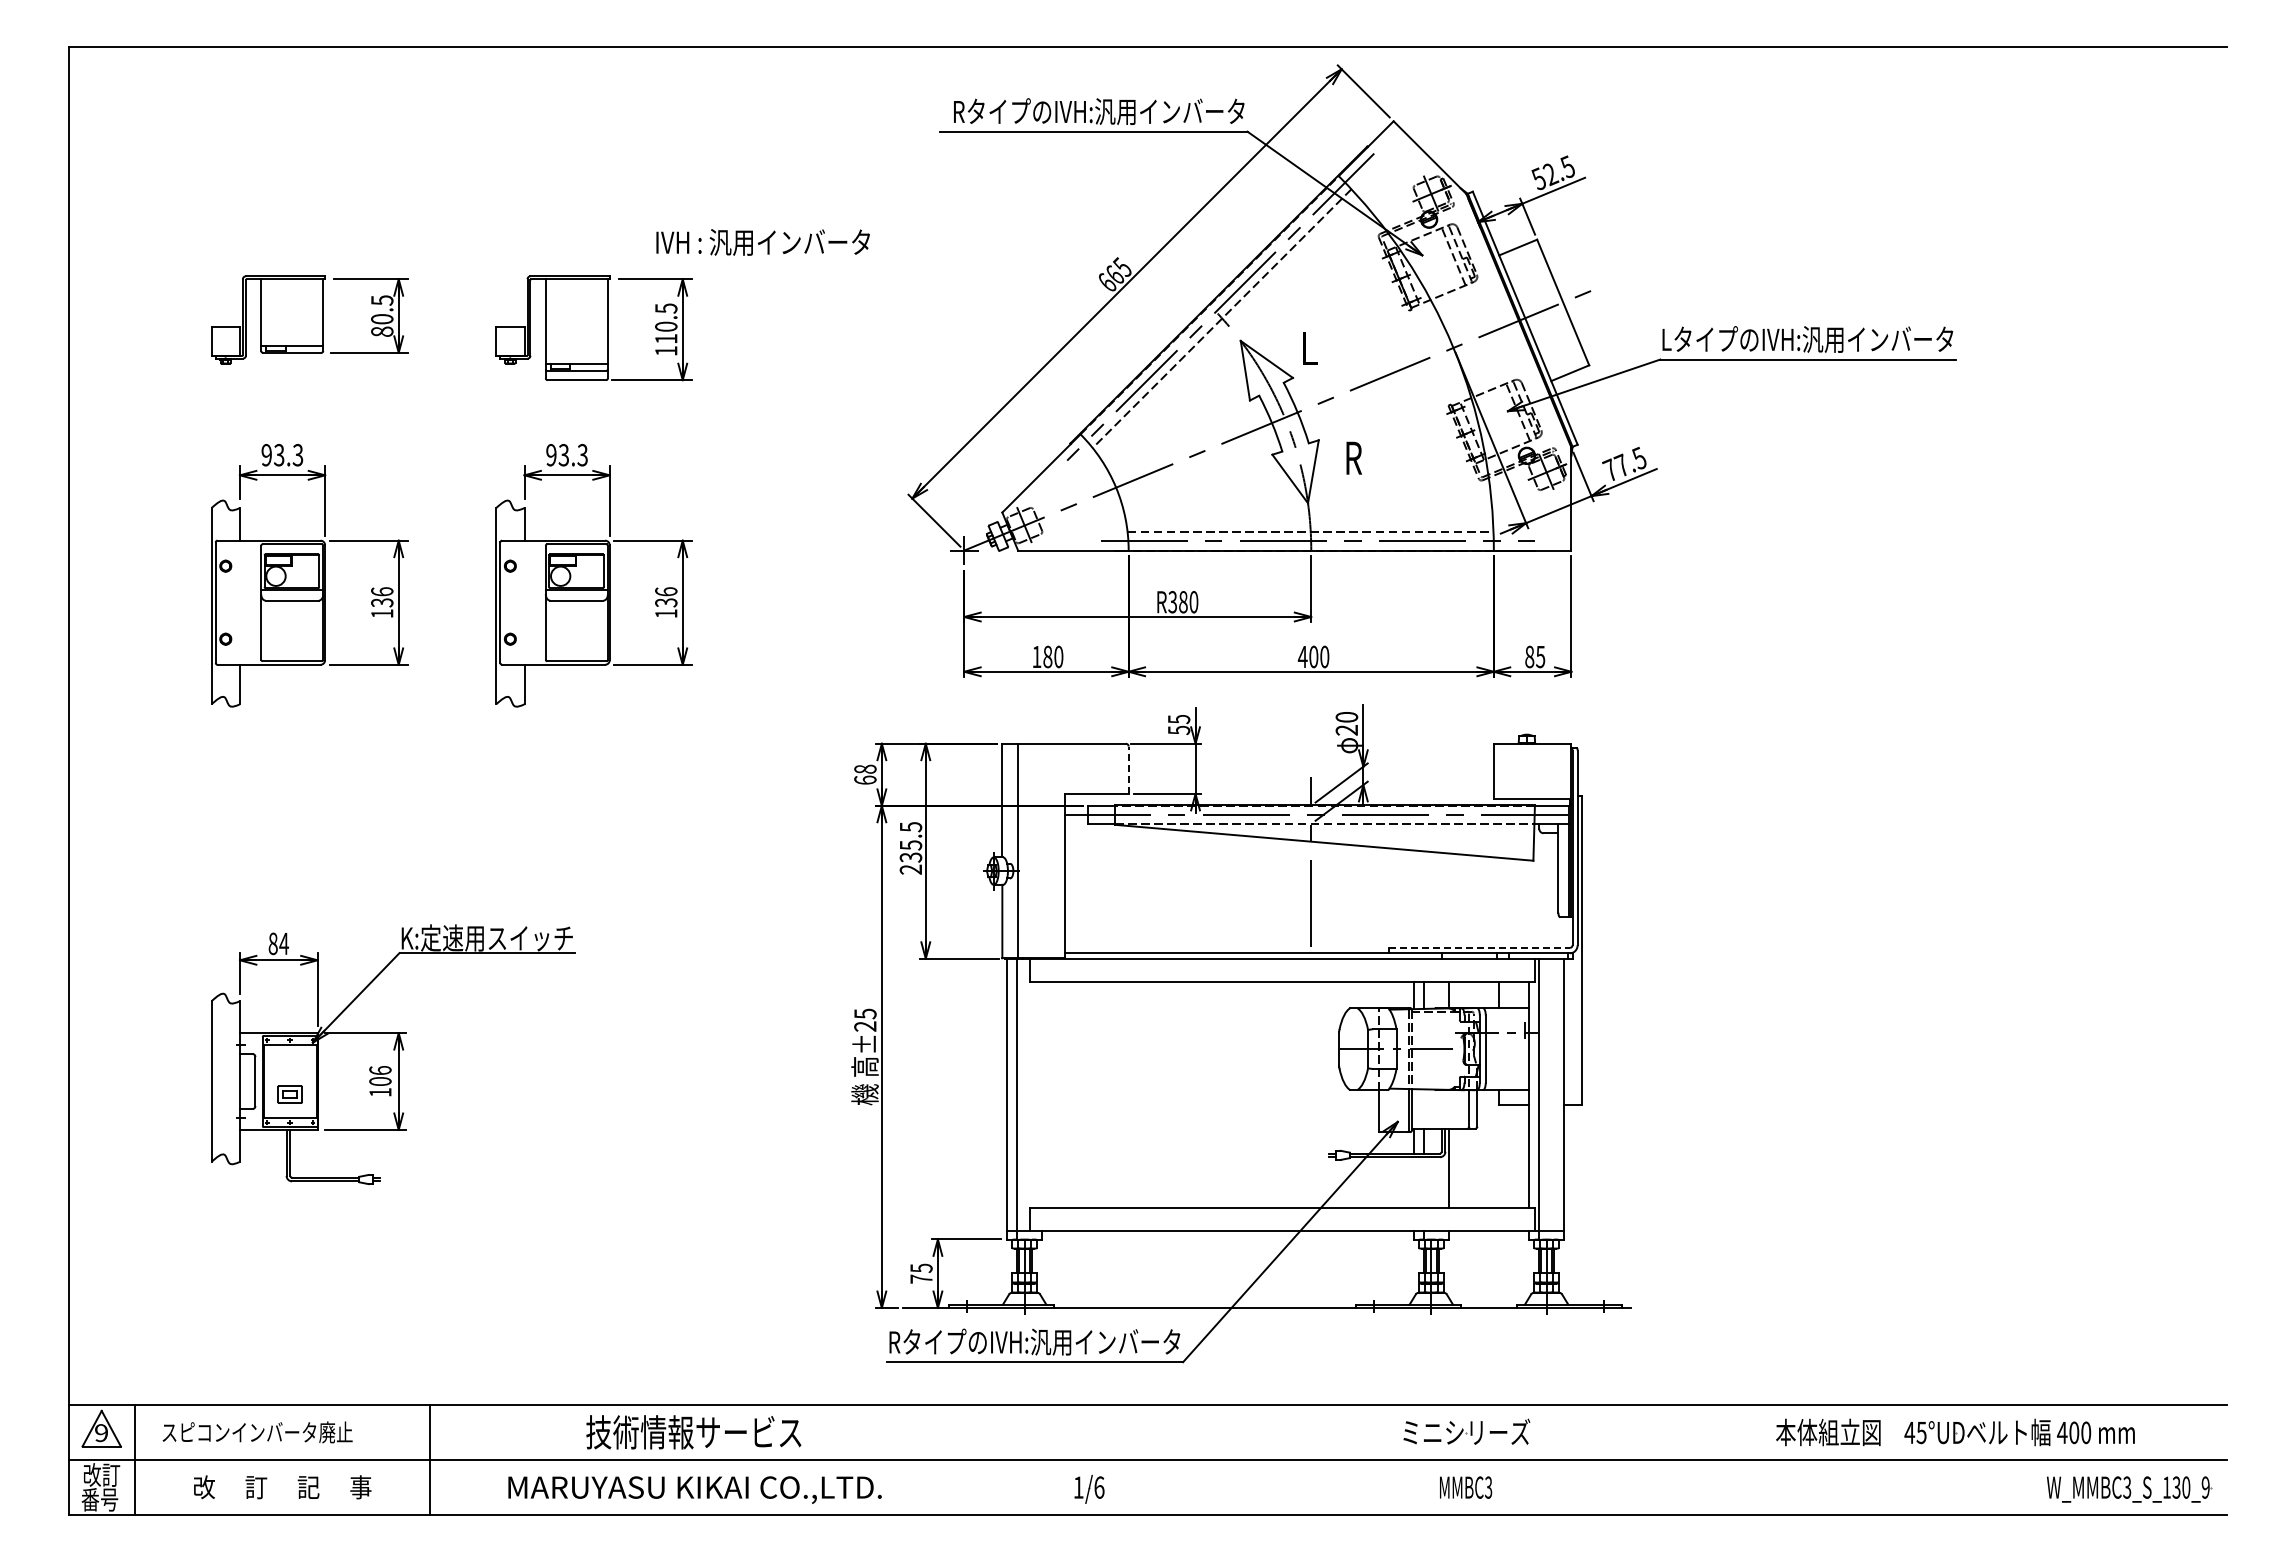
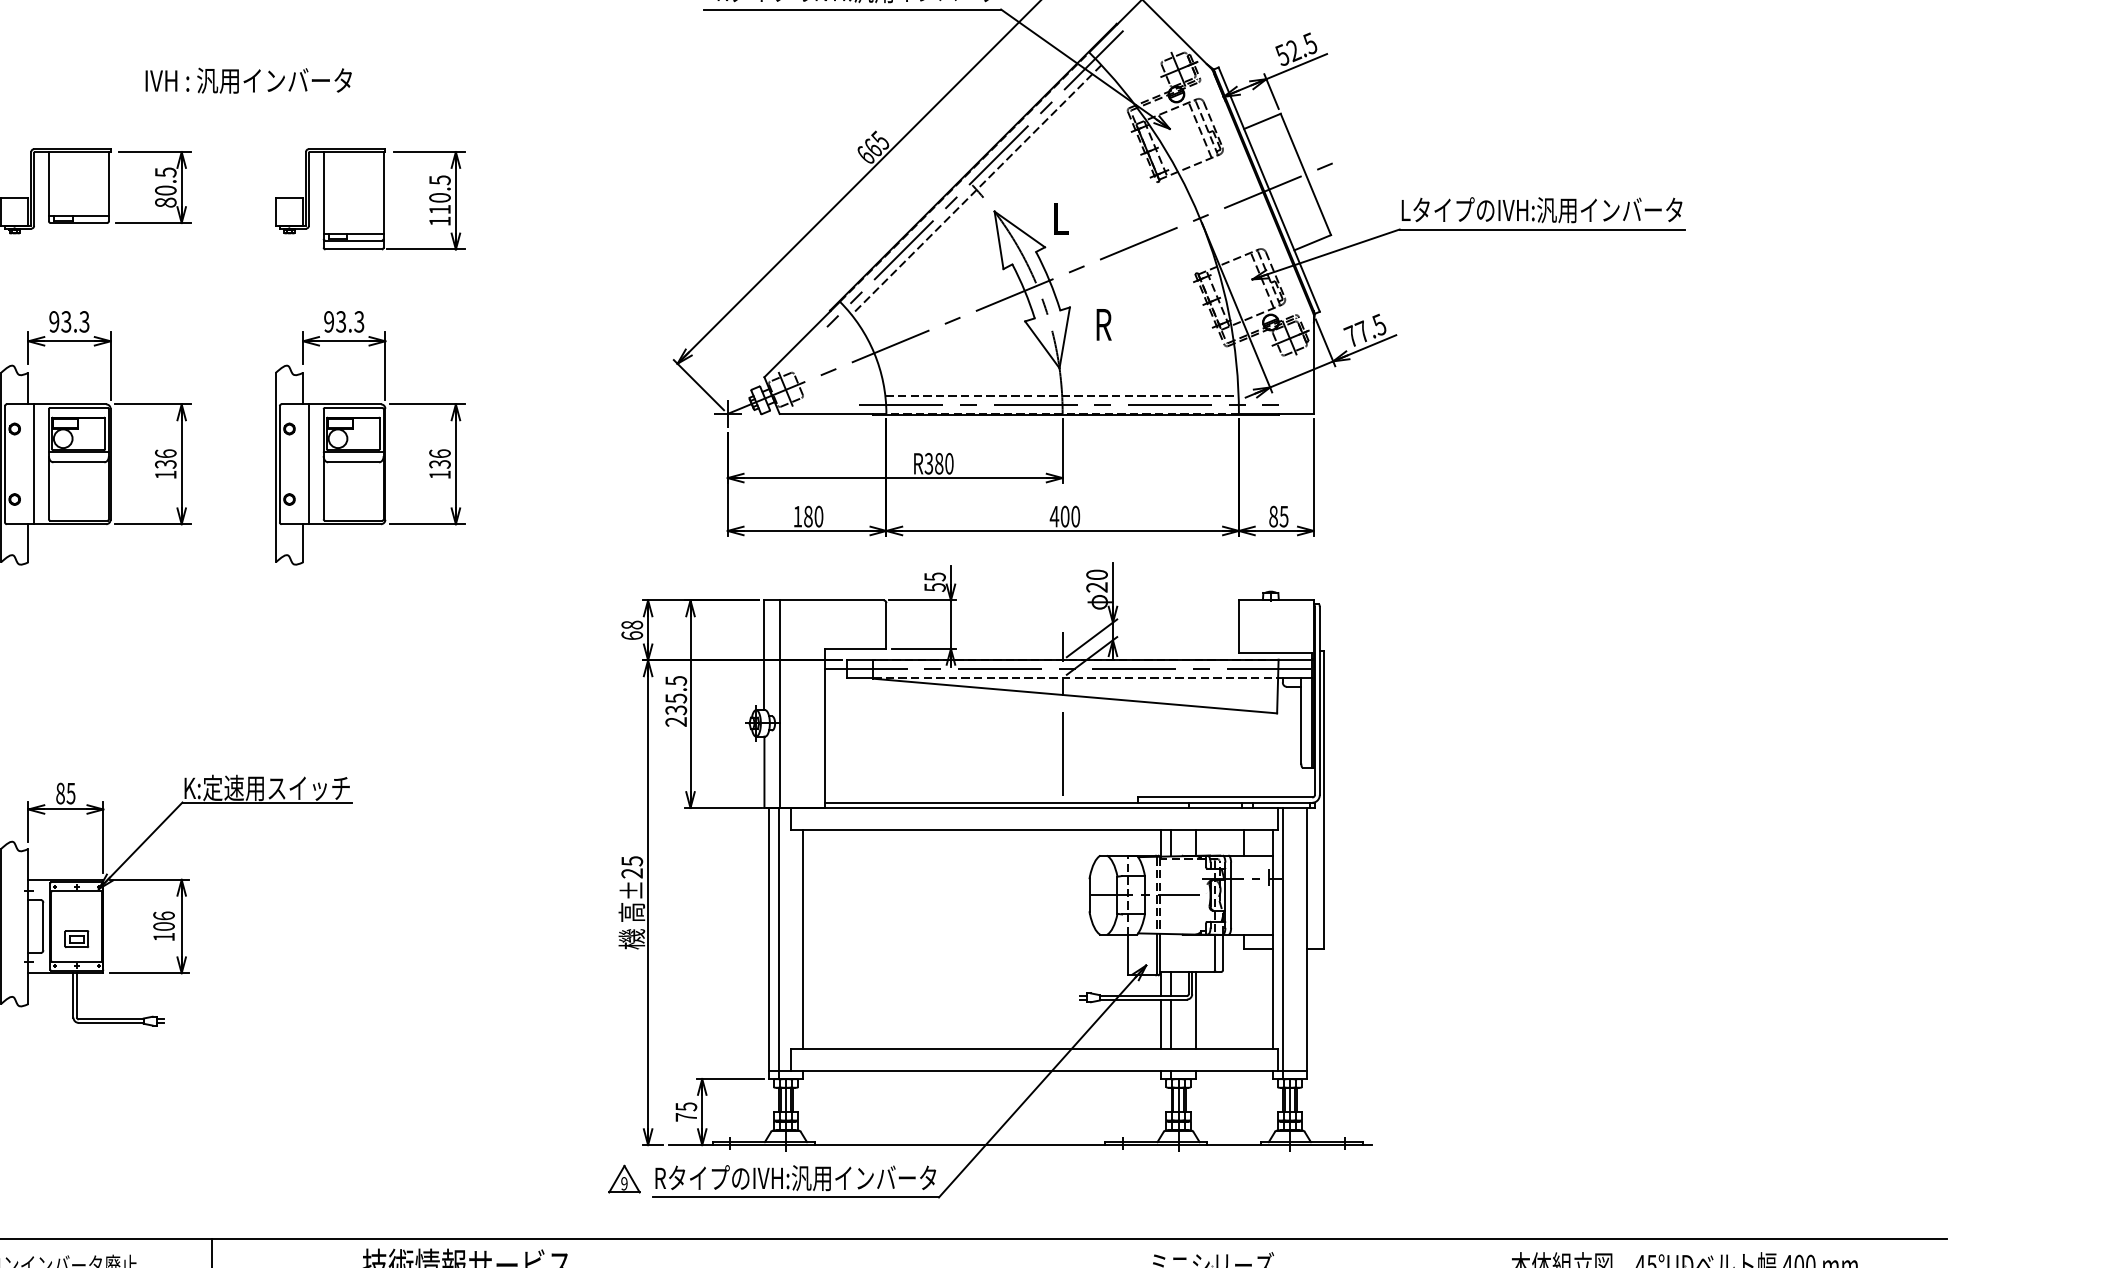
text: (762, 242) -> (248, 80), moved
line: (245, 602) -> (33, 464), added
line: (530, 602) -> (308, 464), added
line: (1128, 770) -> (886, 626), dashed -> solid
text: (284, 943) -> (71, 793), 84 -> 85
line: (1480, 947) -> (1226, 797), dashed -> solid
line: (1042, 1094) -> (803, 939), added
line: (1413, 1182) -> (1161, 1024), added
line: (1423, 1182) -> (1171, 1024), added
part: (857, 1342) -> (624, 1178), added

